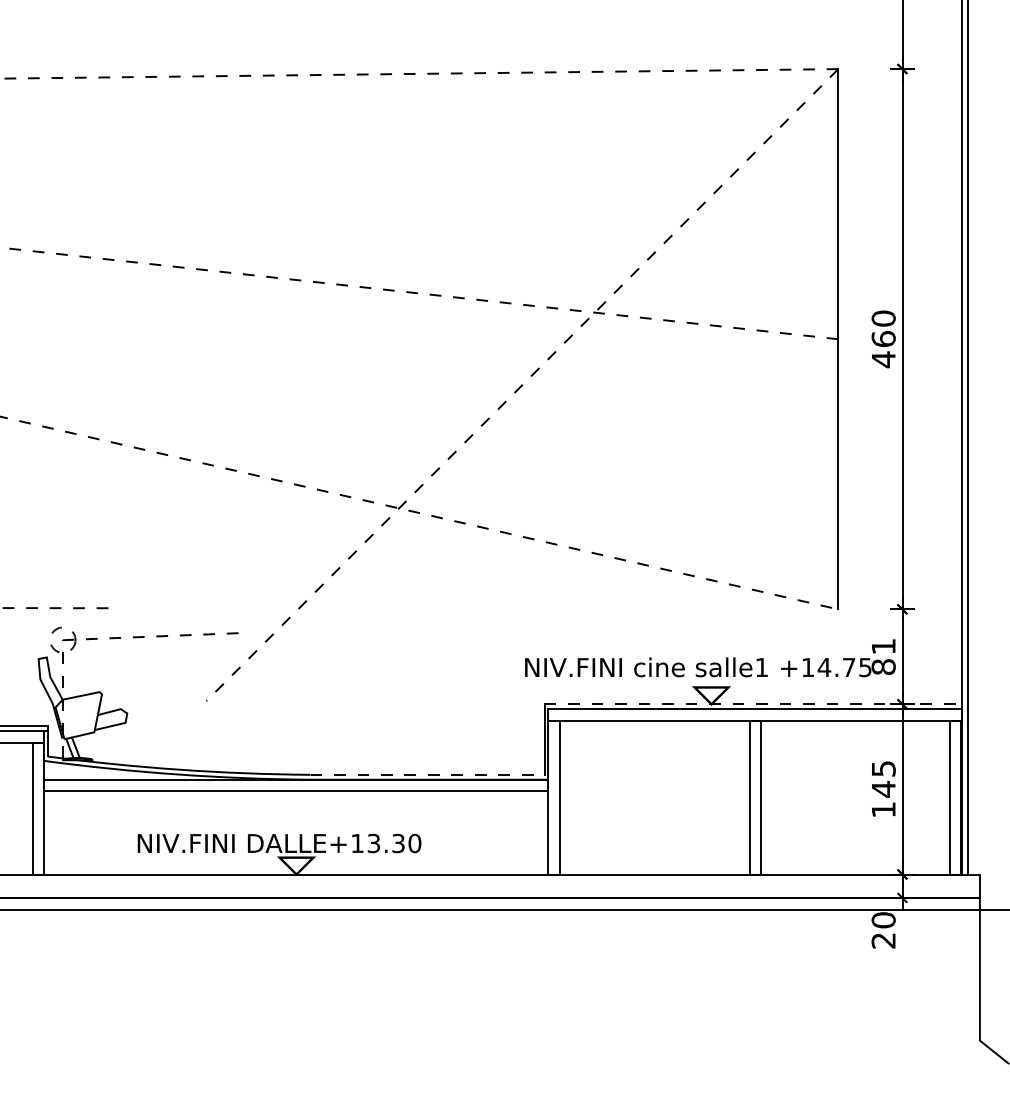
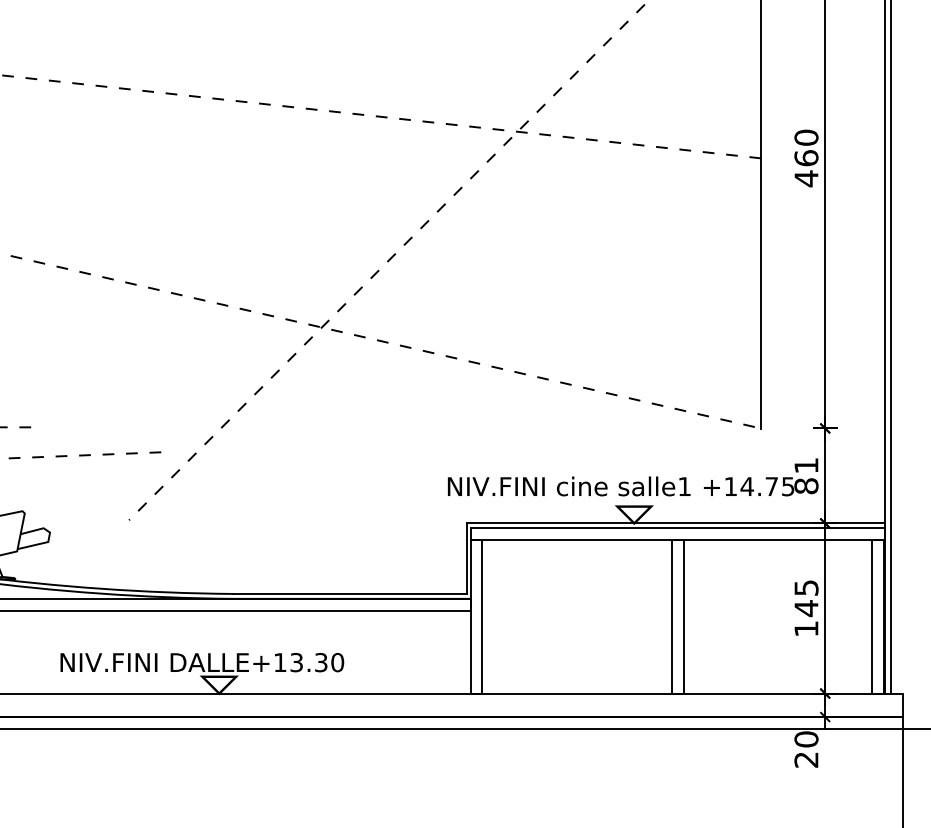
line: (753, 704) -> (676, 523), dashed -> solid
line: (428, 774) -> (351, 593), dashed -> solid

